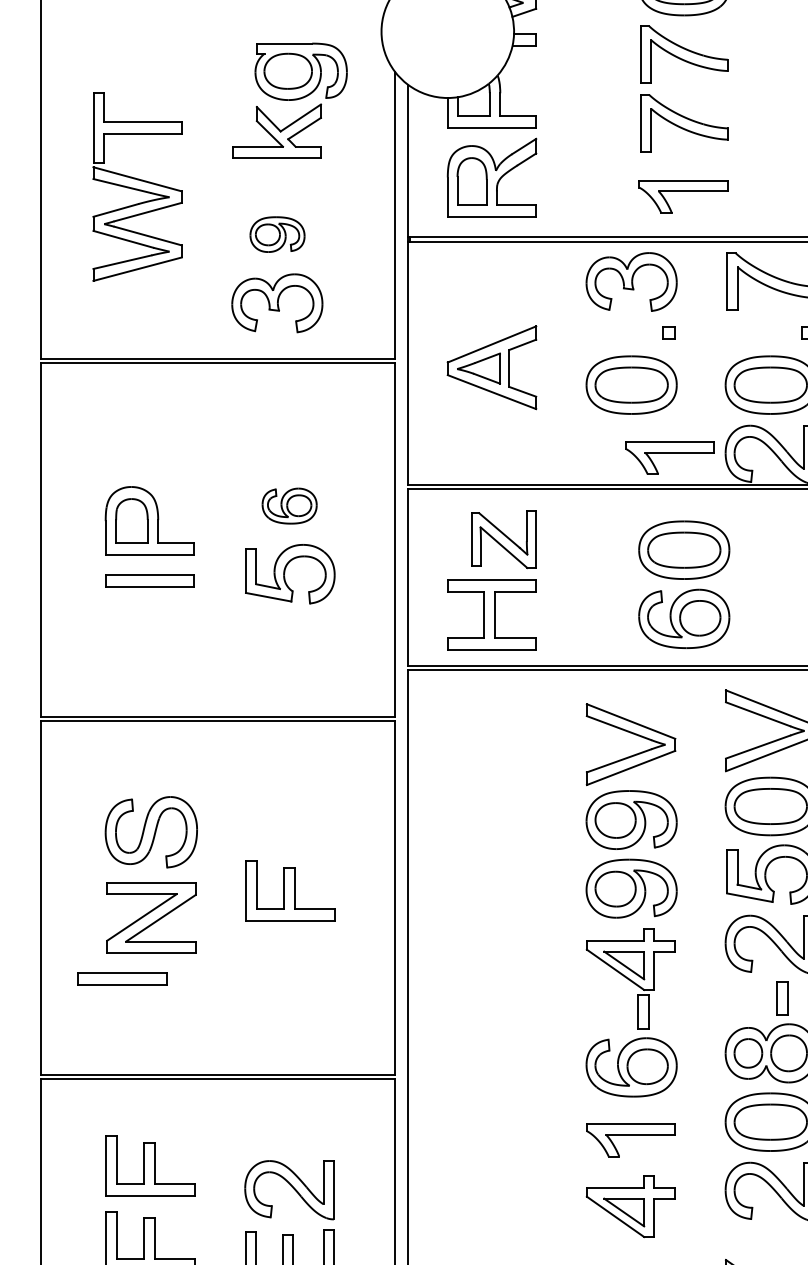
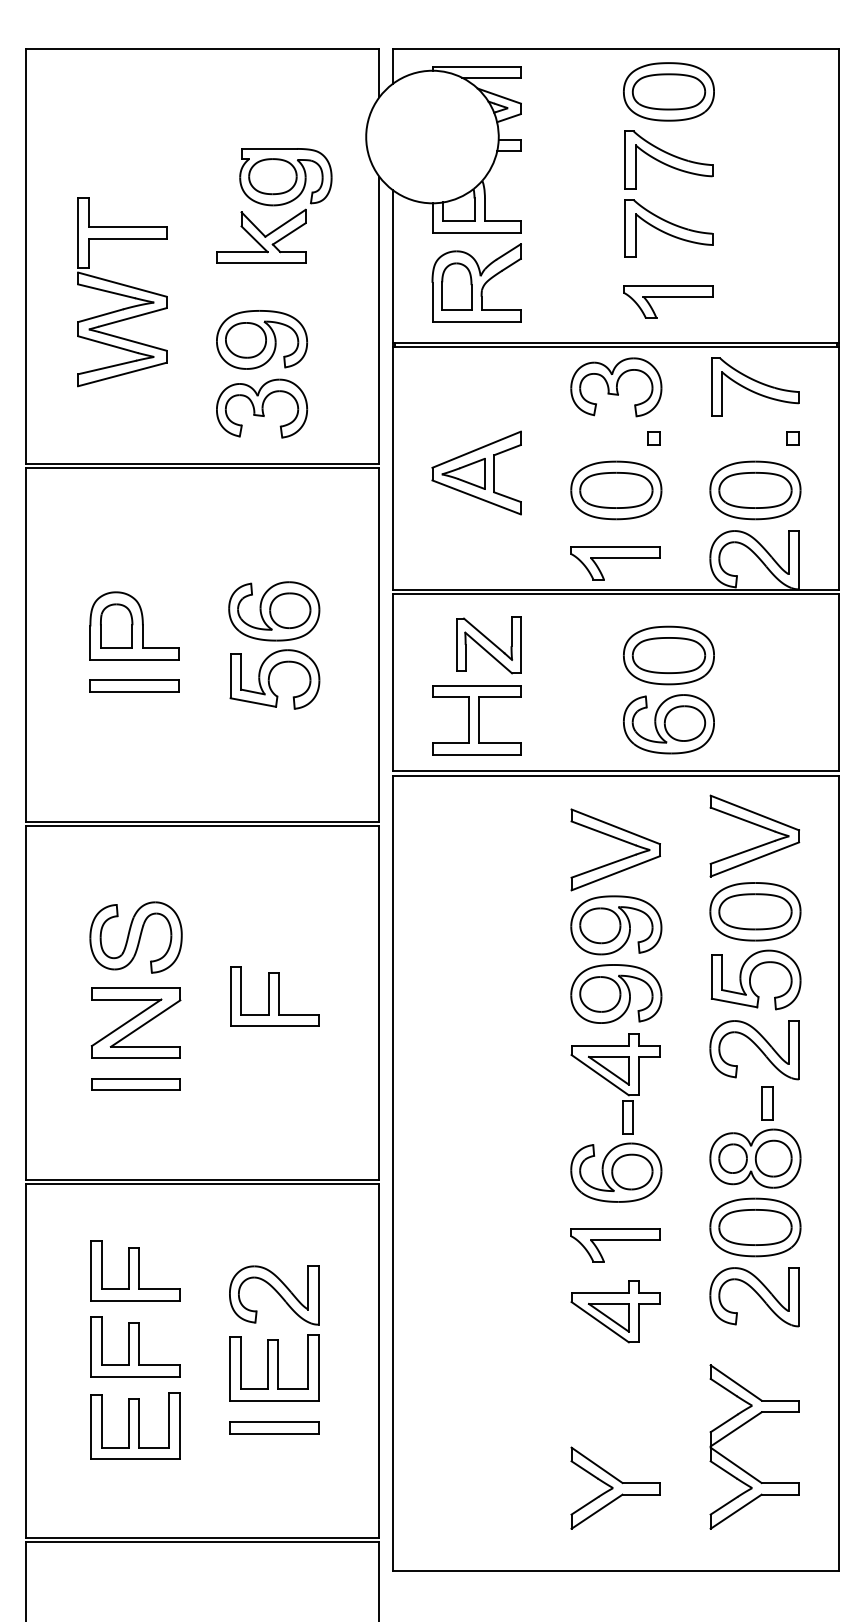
part: (277, 234) -> (262, 339), size x1.67
part: (669, 458) -> (615, 563), moved
part: (289, 506) -> (274, 611), size x1.67
part: (121, 979) -> (135, 1084), moved

